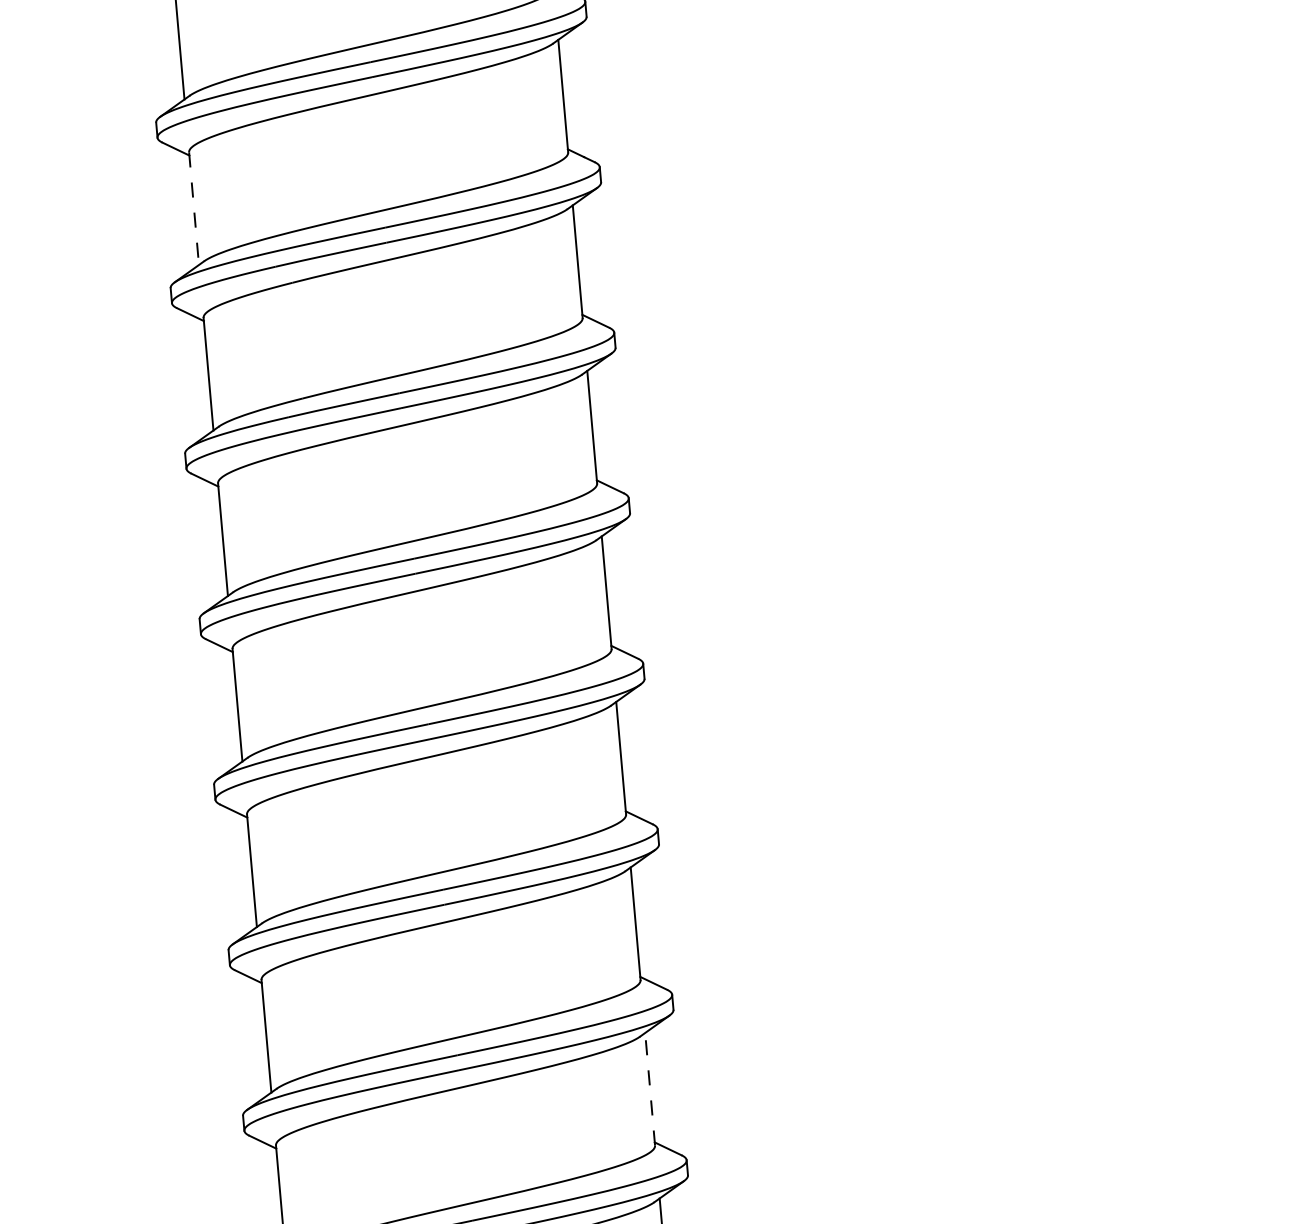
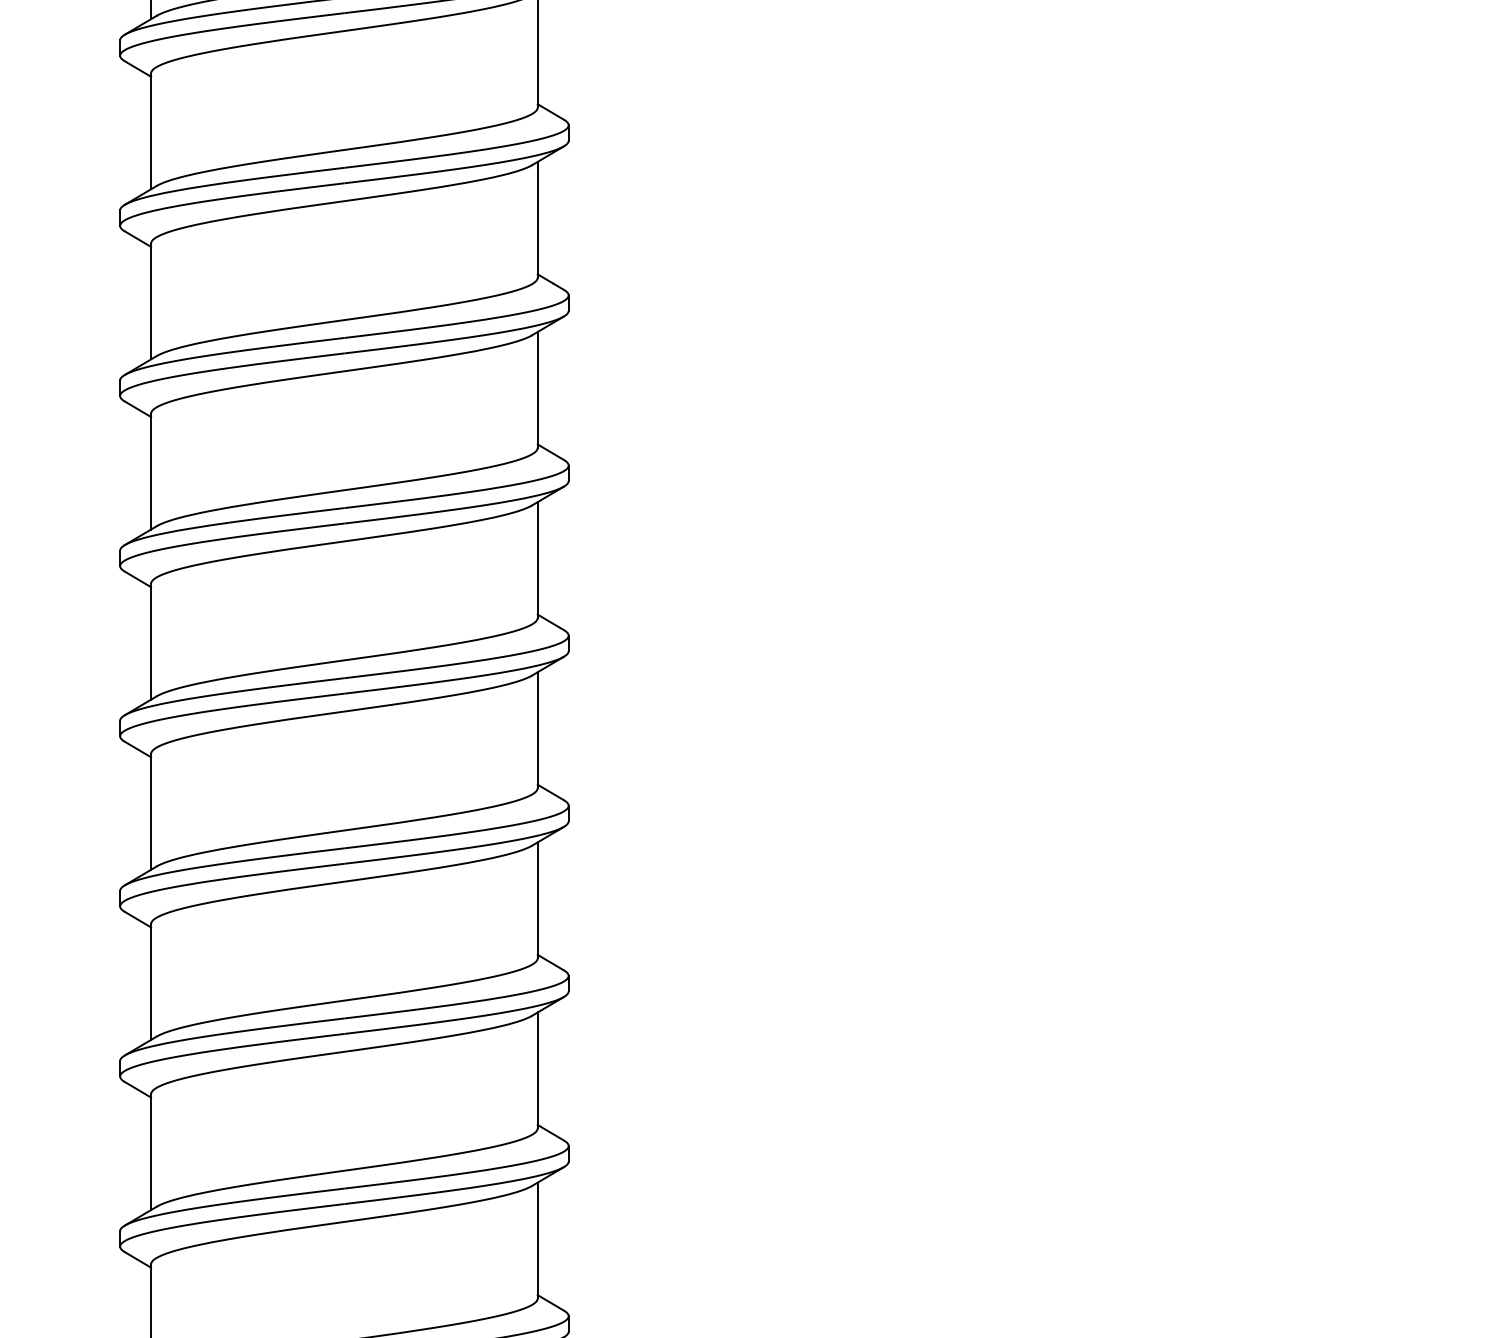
line: (194, 208) -> (151, 301), dashed -> solid
line: (649, 1089) -> (537, 1240), dashed -> solid

